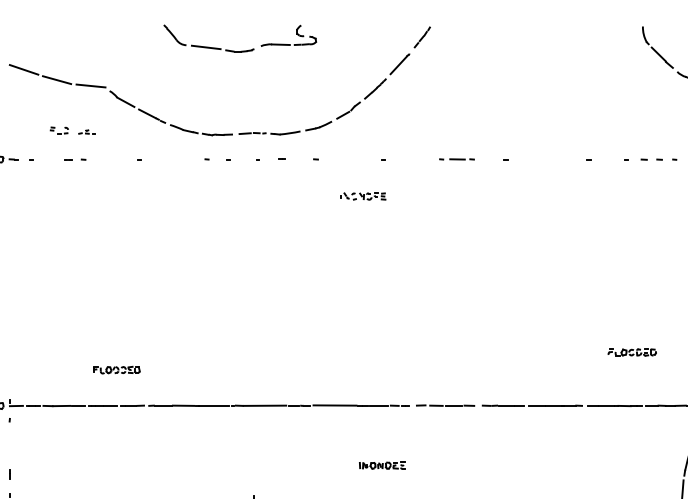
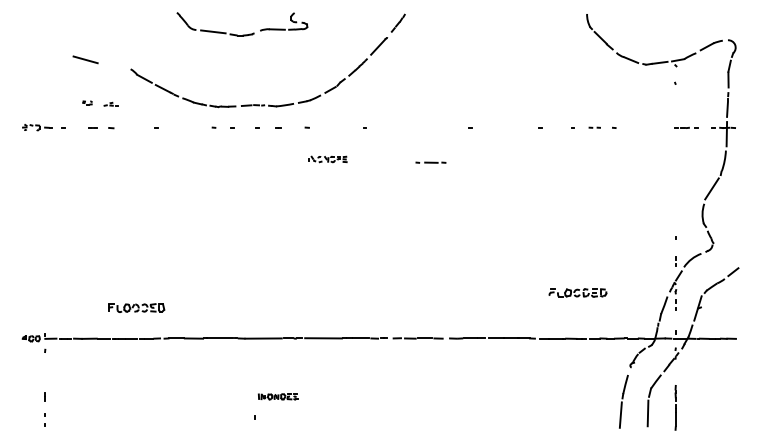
line: (24, 69) -> (57, 50), removed
line: (90, 85) -> (114, 64), removed
part: (59, 129) -> (87, 102), size x0.6
part: (74, 159) -> (100, 127), size x1.4
line: (456, 159) -> (430, 162), moved
part: (651, 159) -> (594, 127), size x0.6
part: (362, 196) -> (327, 159), moved
part: (631, 351) -> (577, 292), size x1.4
part: (116, 369) -> (136, 307), size x1.4
part: (382, 465) -> (278, 396), moved

